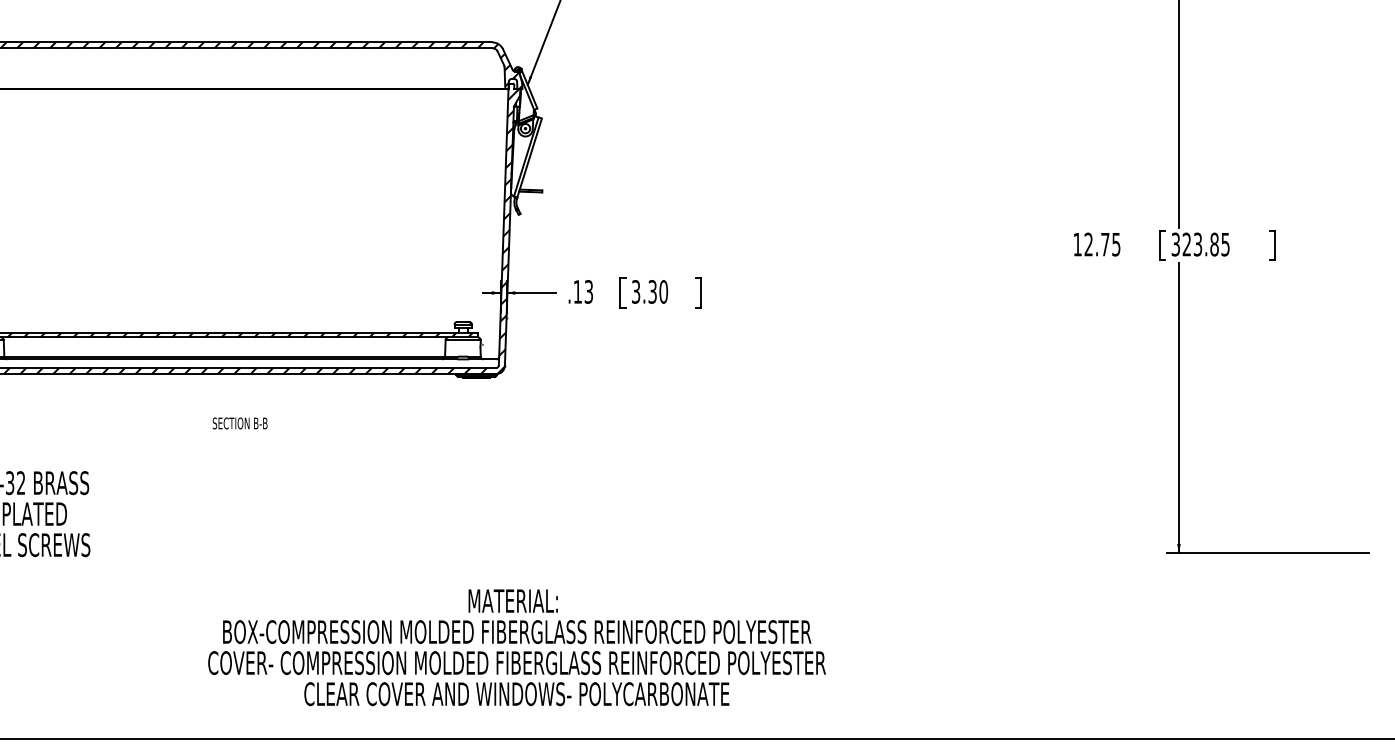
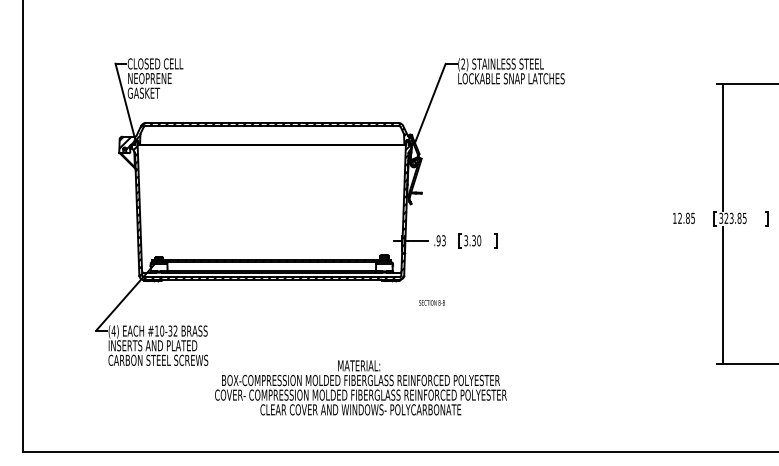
text: (1104, 244) -> (687, 218), 12.75 -> 12.85
text: (577, 291) -> (438, 240), .13 -> .93
text: (238, 422) -> (431, 302), moved
text: (516, 646) -> (360, 387), moved

